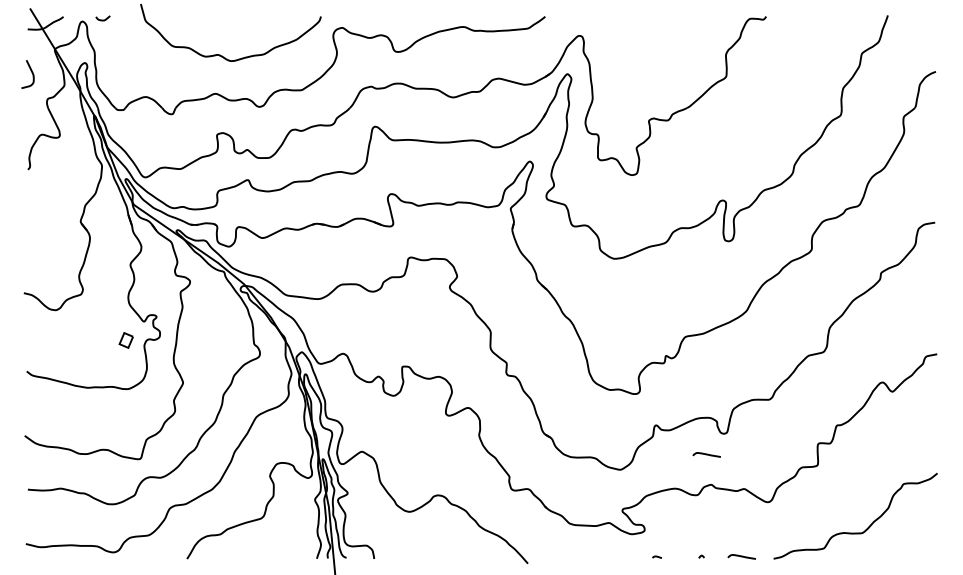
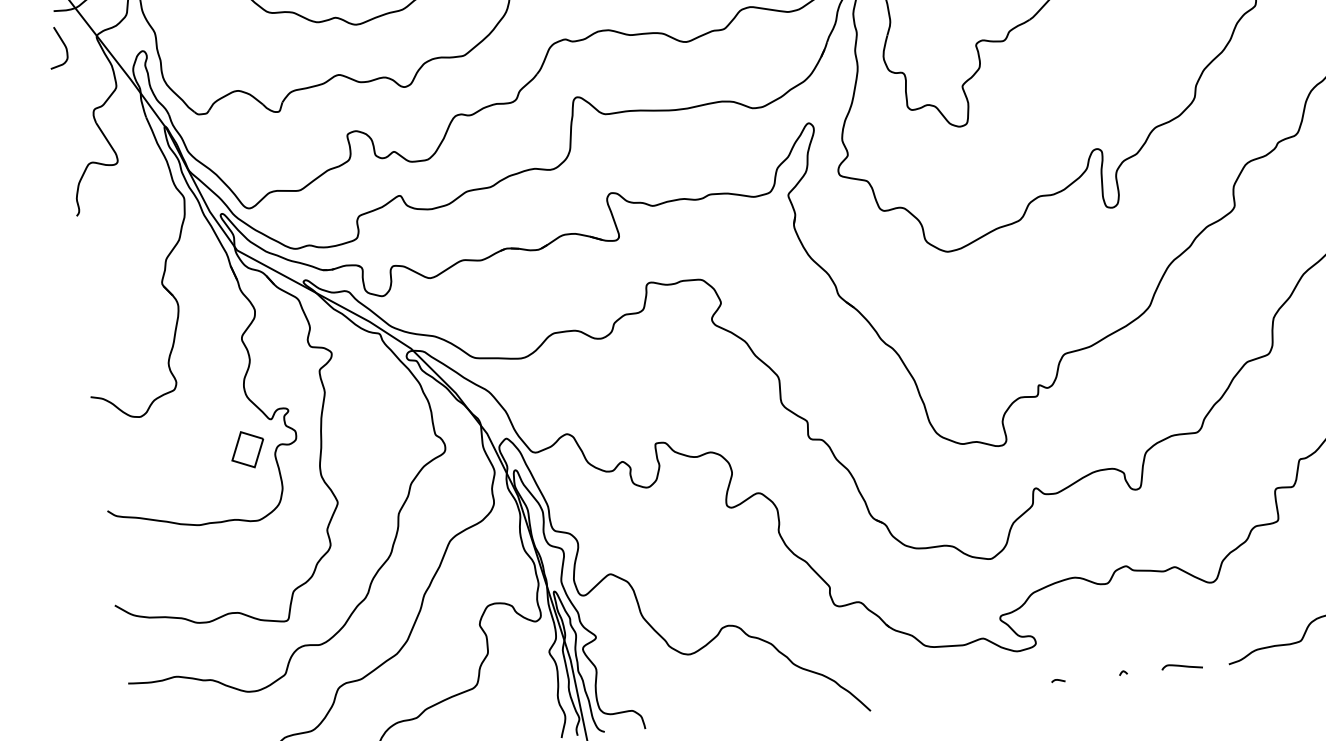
curve: (31, 73) -> (63, 45), moved
part: (126, 340) -> (248, 449), size x1.67
curve: (706, 454) -> (1113, 522), removed

